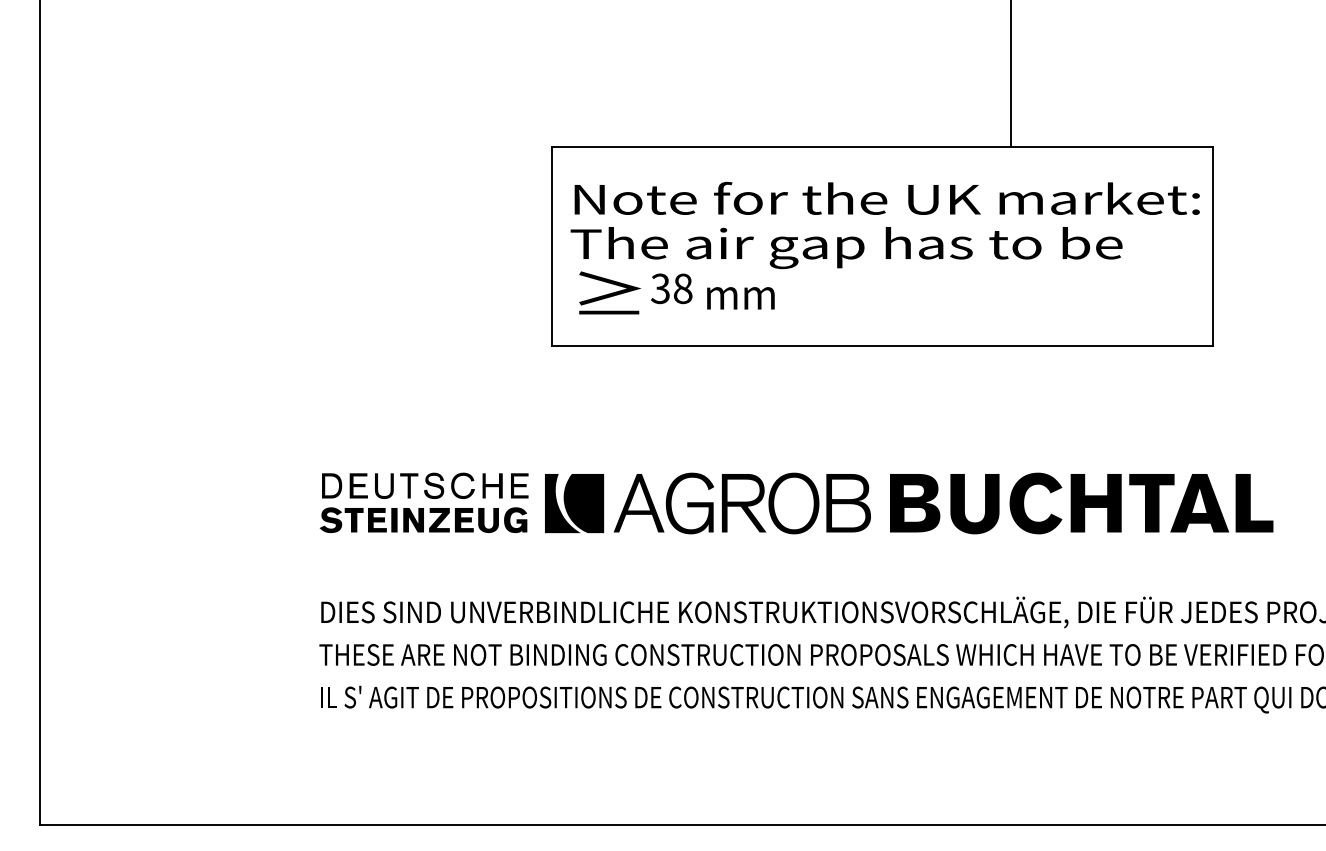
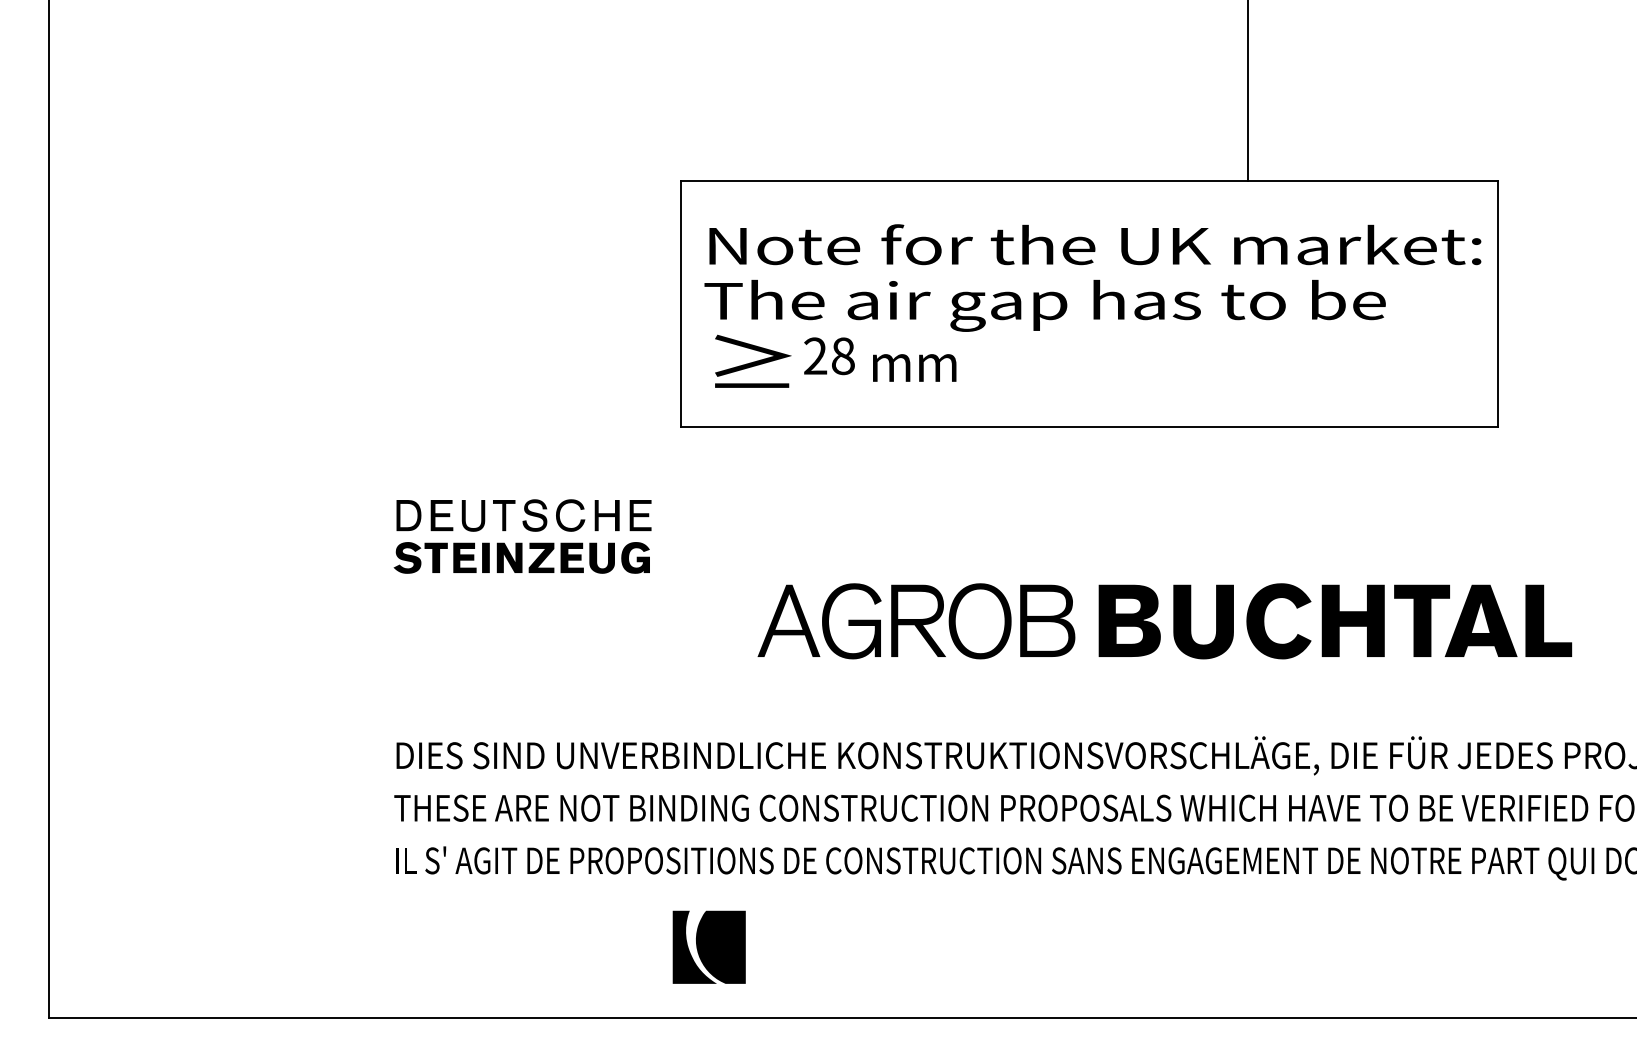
text: (660, 289) -> (815, 356), 38 -> 28
part: (573, 502) -> (708, 946), moved
part: (423, 507) -> (521, 542), moved

